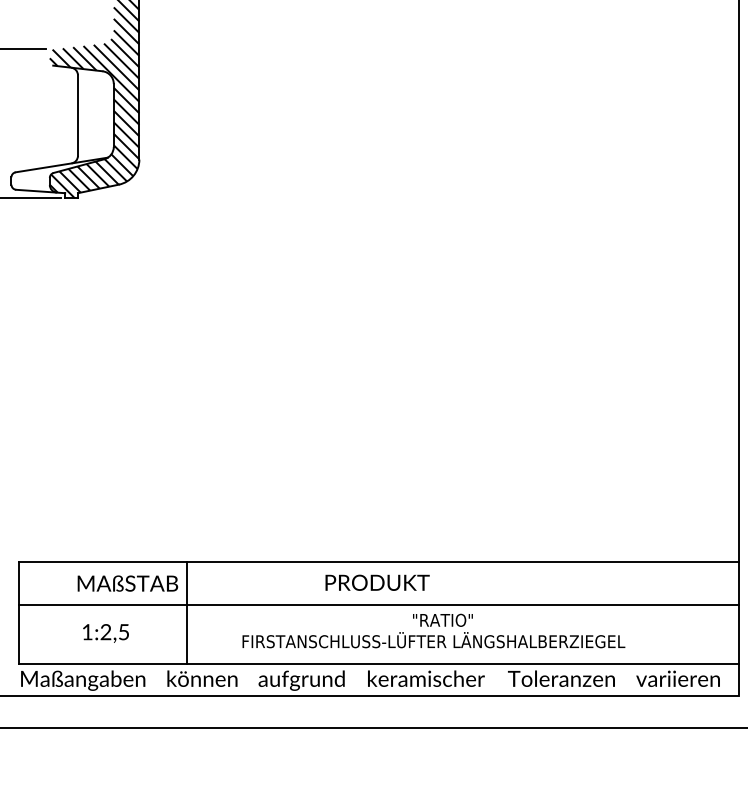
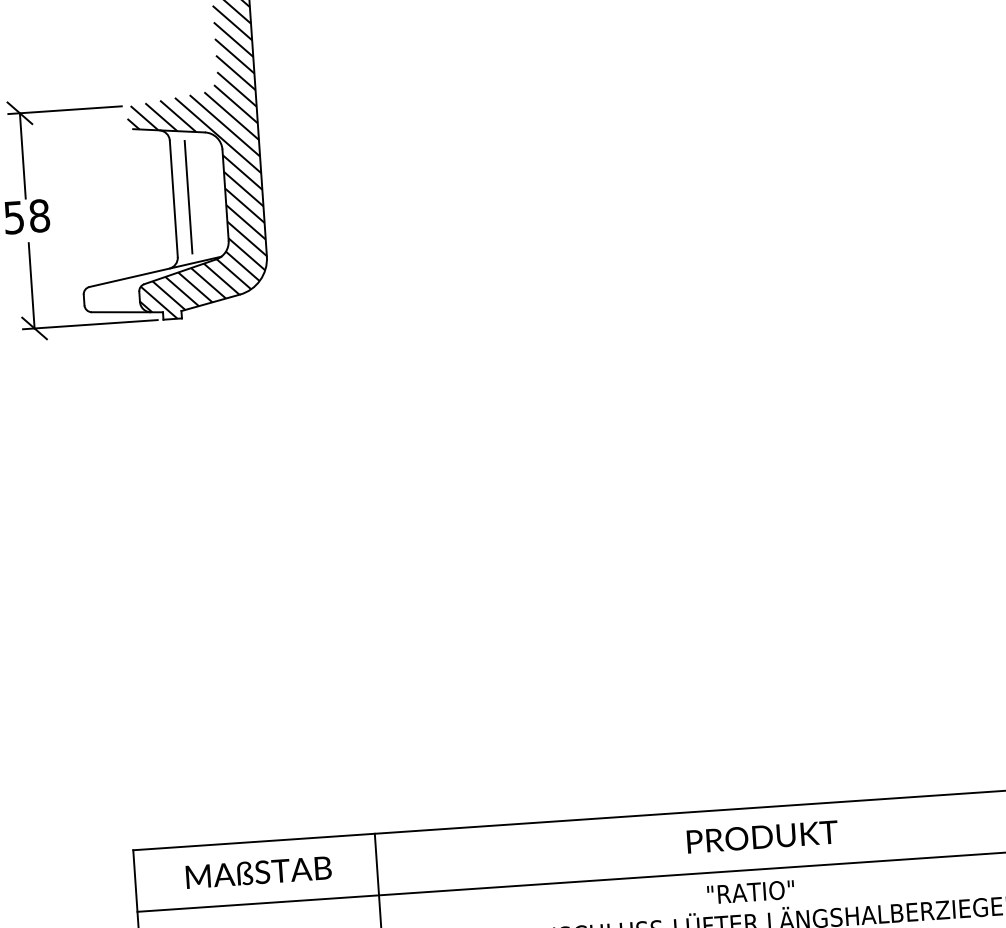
line: (88, 115) -> (189, 197), added
text: (377, 582) -> (762, 836), moved
text: (127, 583) -> (258, 872), moved

